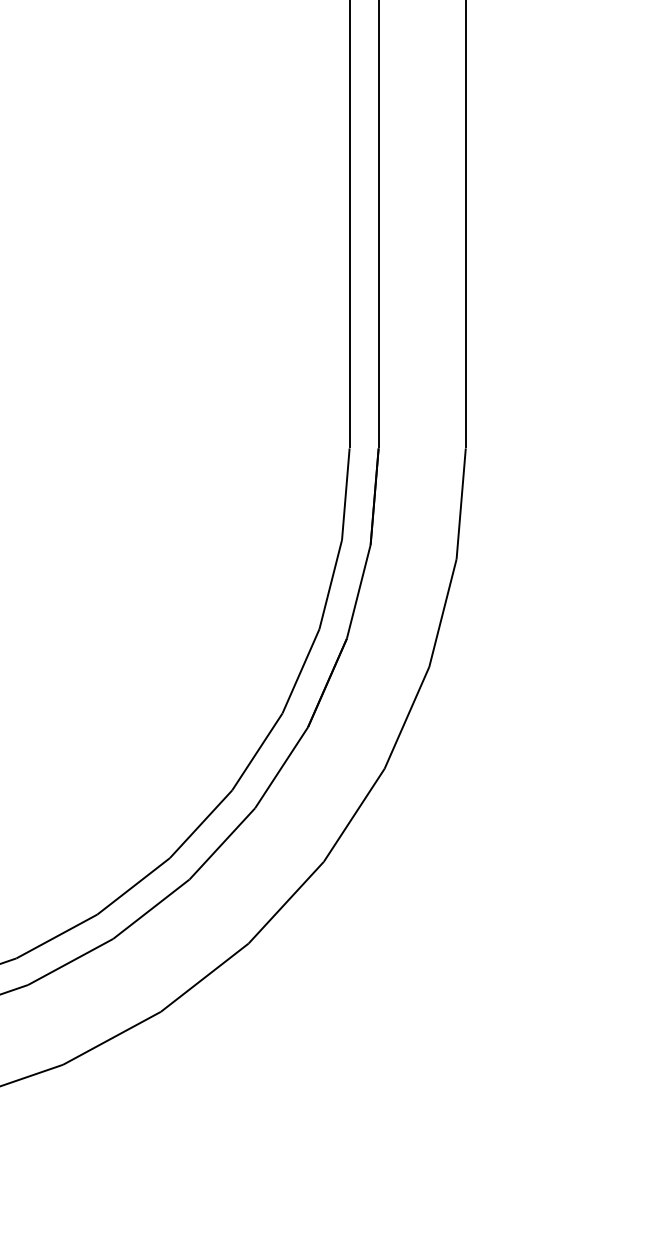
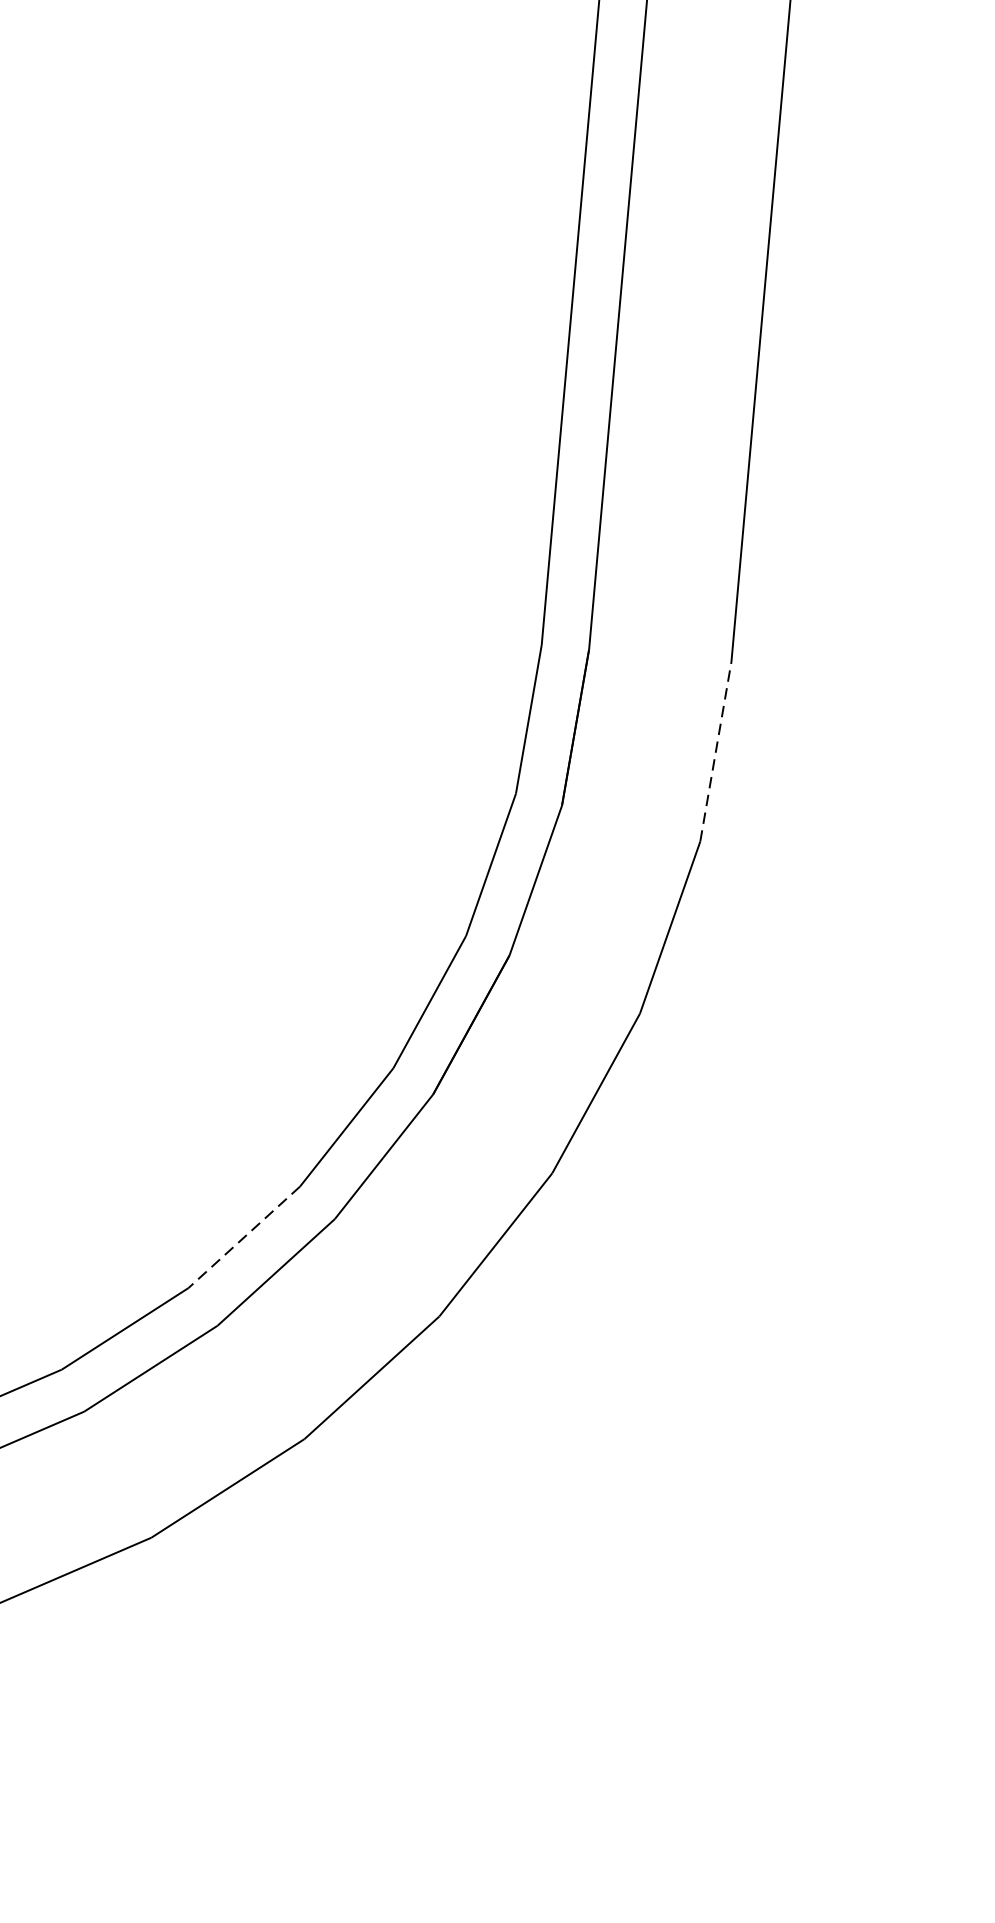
line: (461, 503) -> (716, 751), solid -> dashed
line: (201, 824) -> (245, 1237), solid -> dashed

